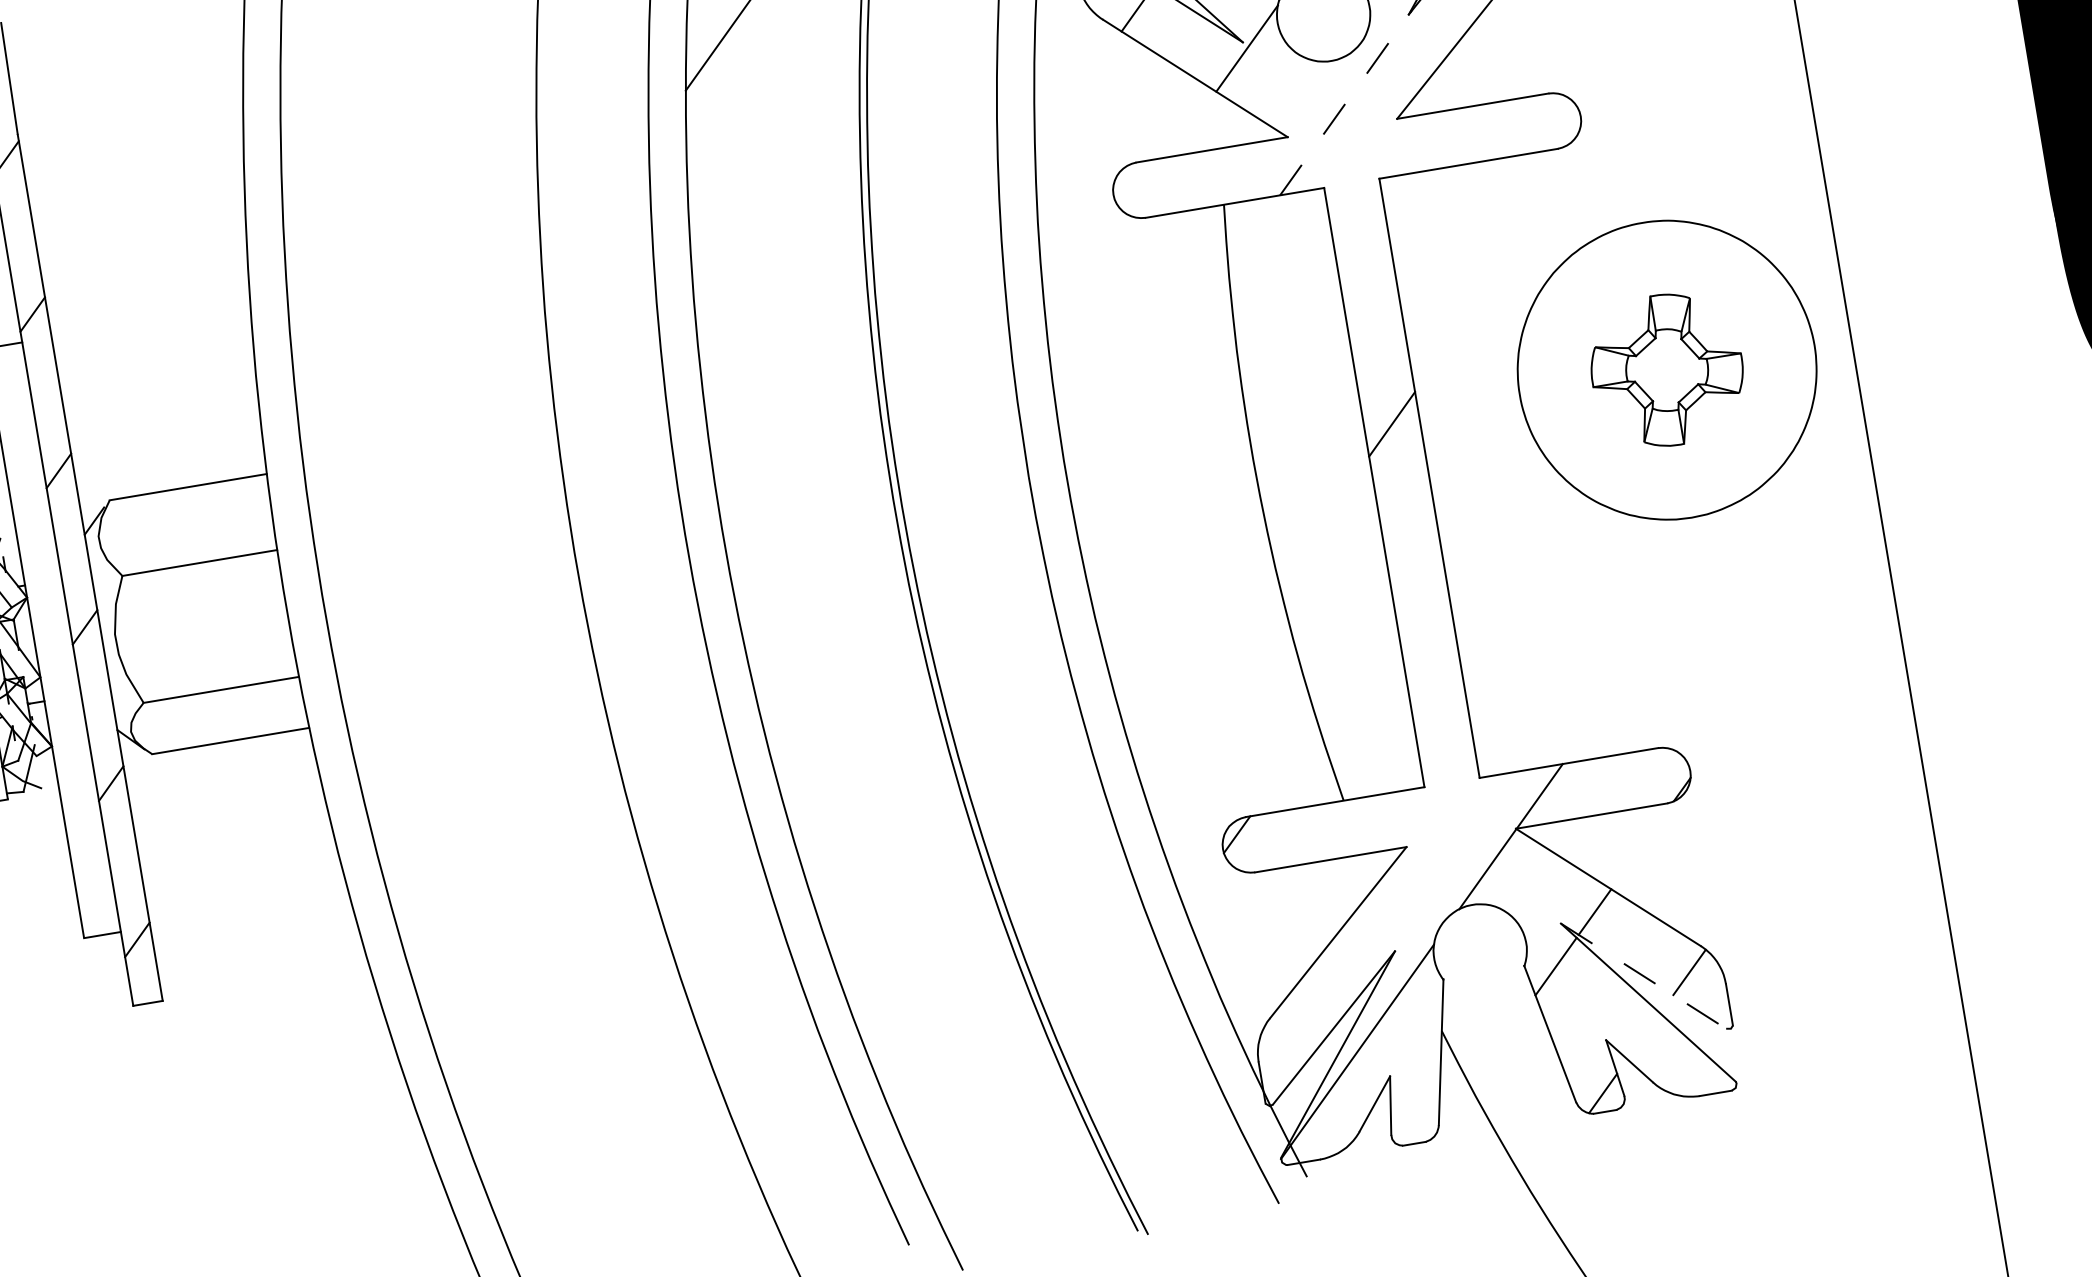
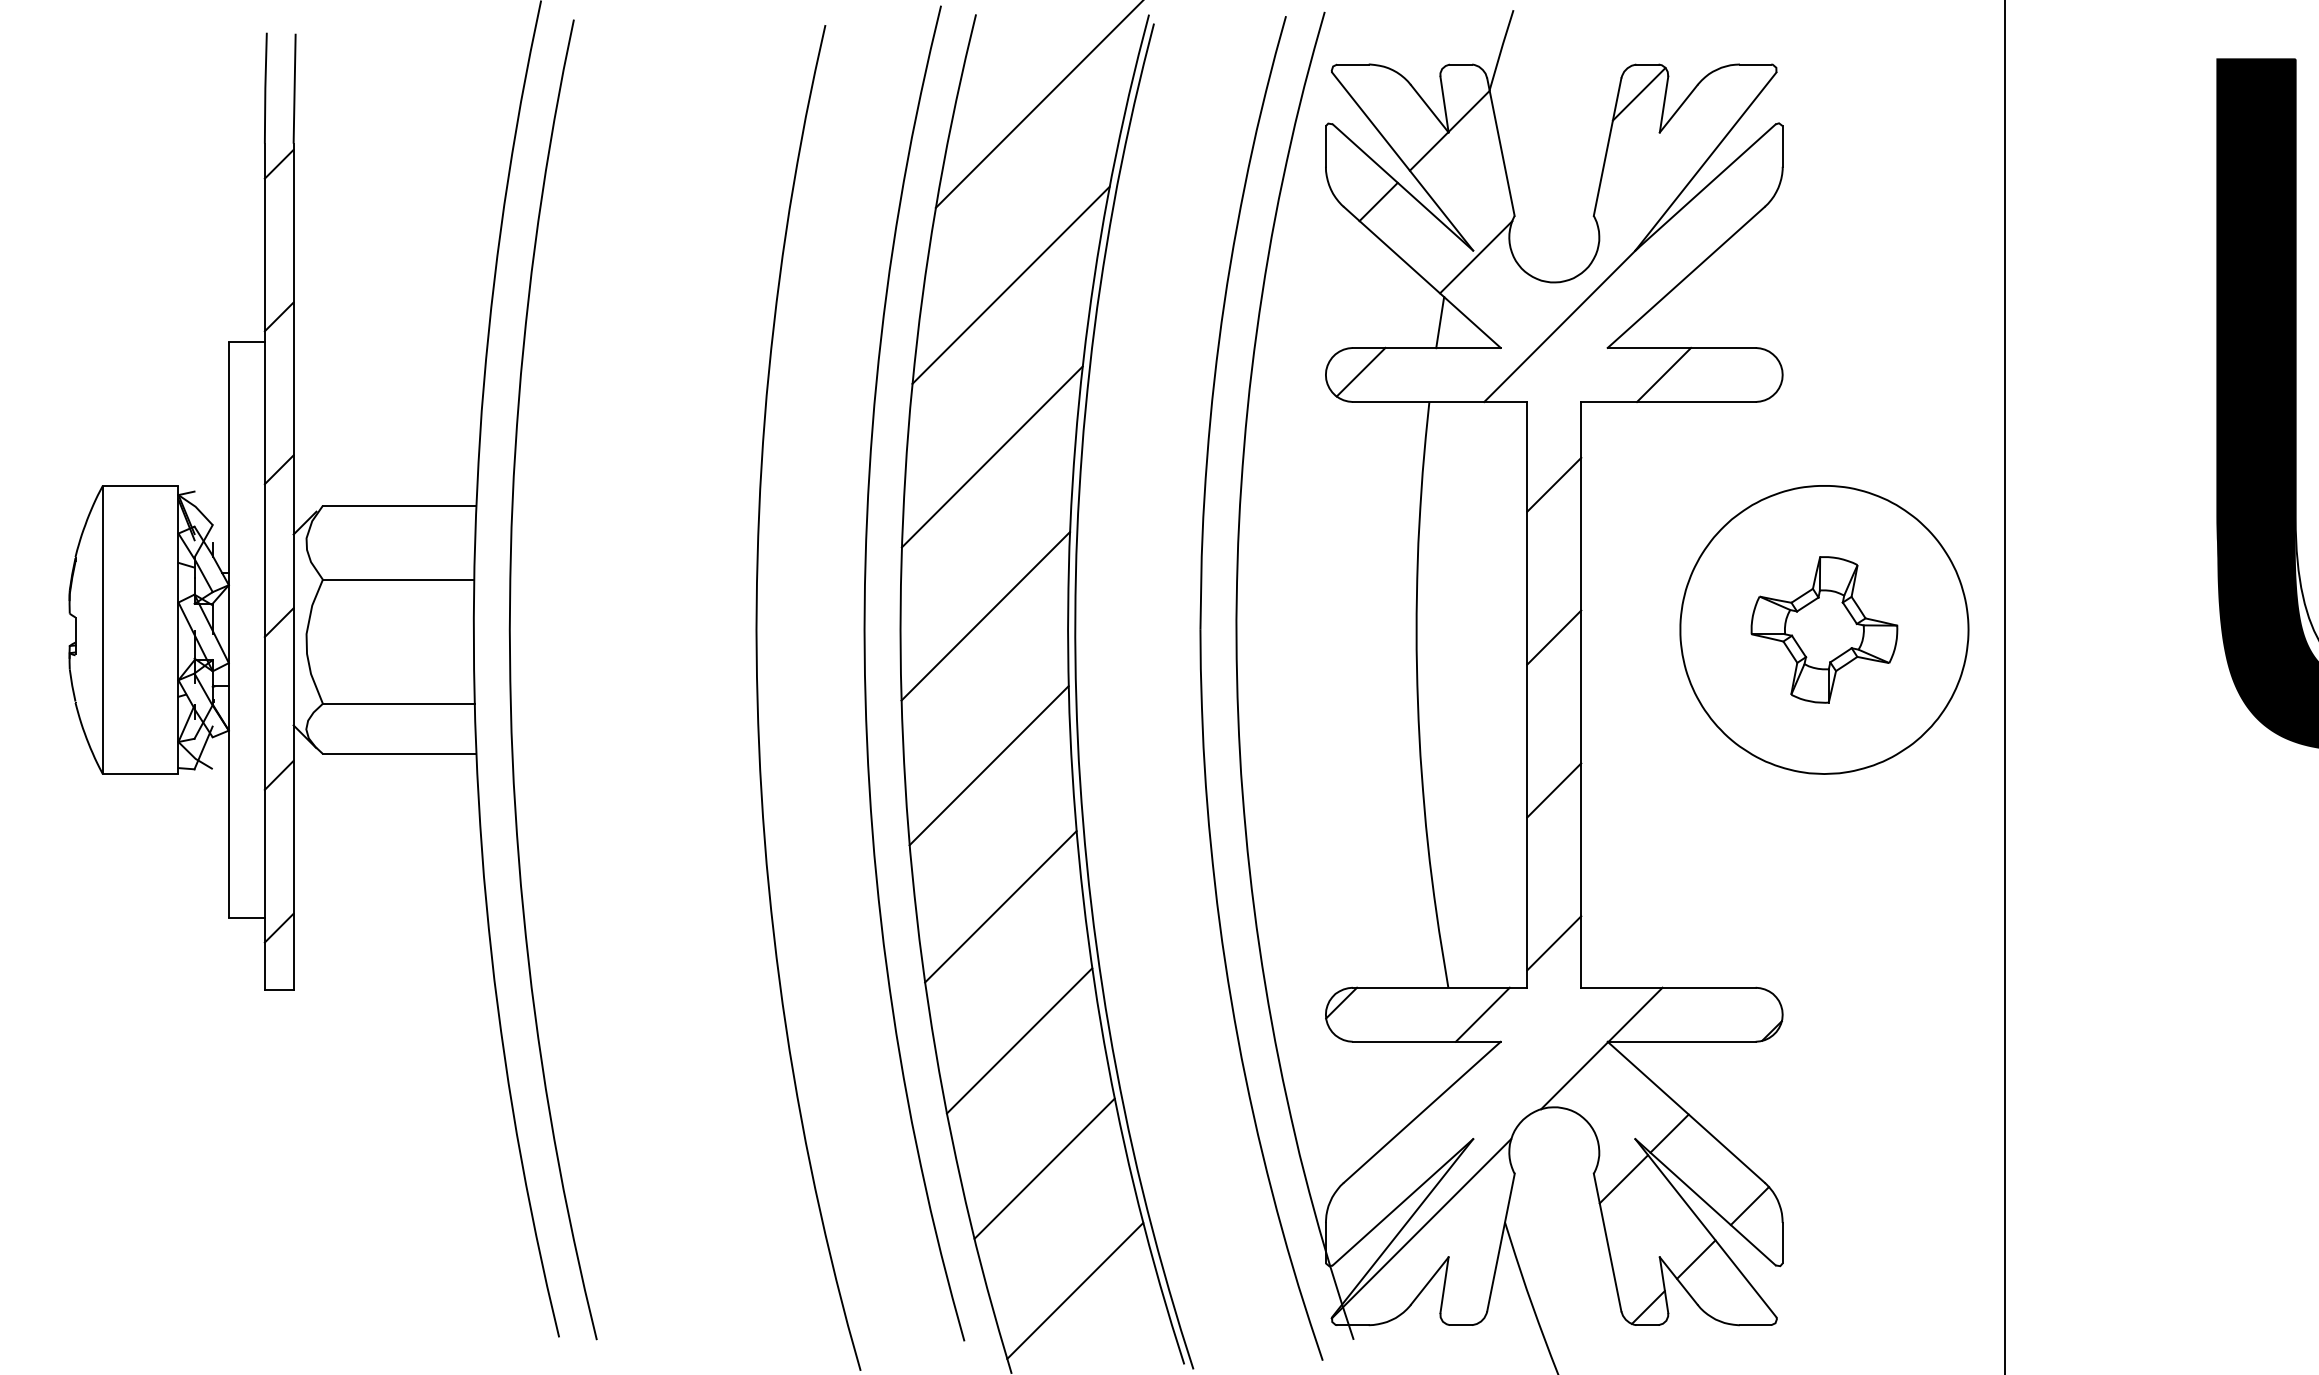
line: (1345, 102) -> (1561, 324), dashed -> solid
line: (1221, 121) -> (1440, 322), added
line: (1459, 136) -> (1664, 374), added
line: (775, 156) -> (1010, 284), added
line: (1148, 185) -> (1360, 371), added
line: (1366, 267) -> (1554, 484), added
line: (785, 335) -> (991, 456), added
line: (806, 500) -> (985, 616), added
line: (1418, 580) -> (1554, 790), added
line: (835, 652) -> (988, 765), added
line: (1444, 737) -> (1554, 943), added
line: (871, 794) -> (1000, 906), added
line: (1383, 822) -> (1482, 1014), added
line: (913, 928) -> (1019, 1040), added
line: (1643, 976) -> (1705, 1202), dashed -> solid
line: (1644, 1036) -> (1696, 1259), added
line: (961, 1054) -> (1044, 1168), added
line: (1014, 1174) -> (1075, 1290), added

